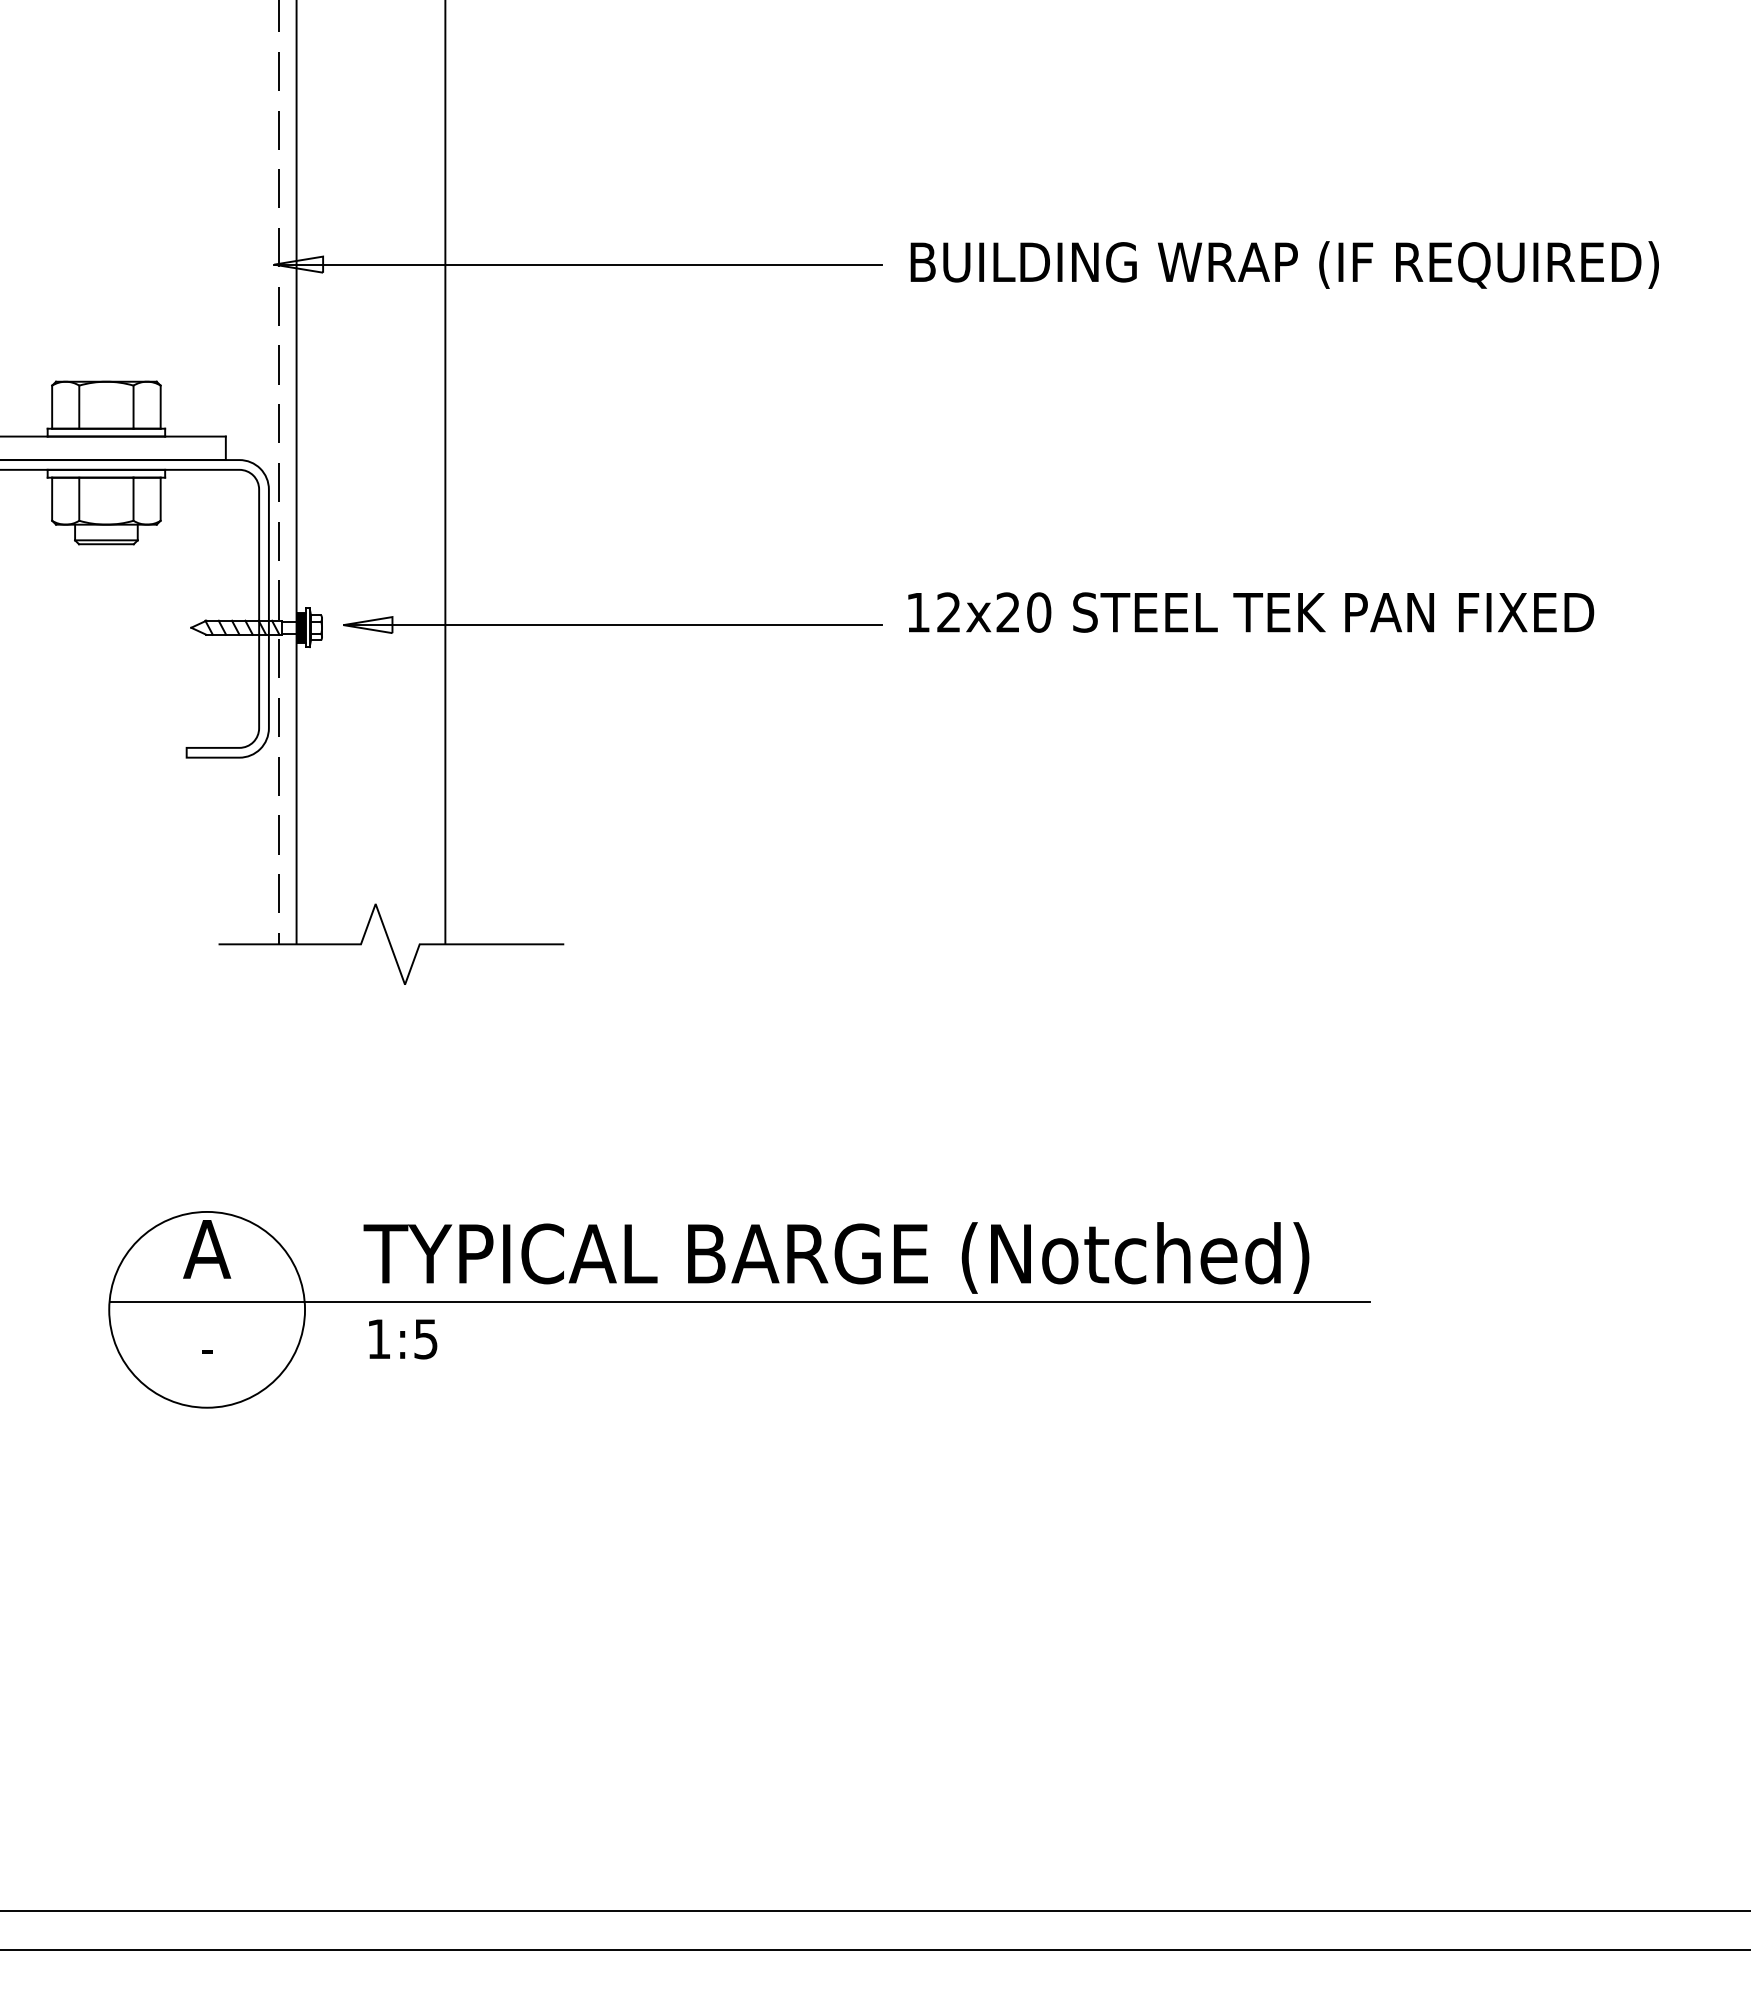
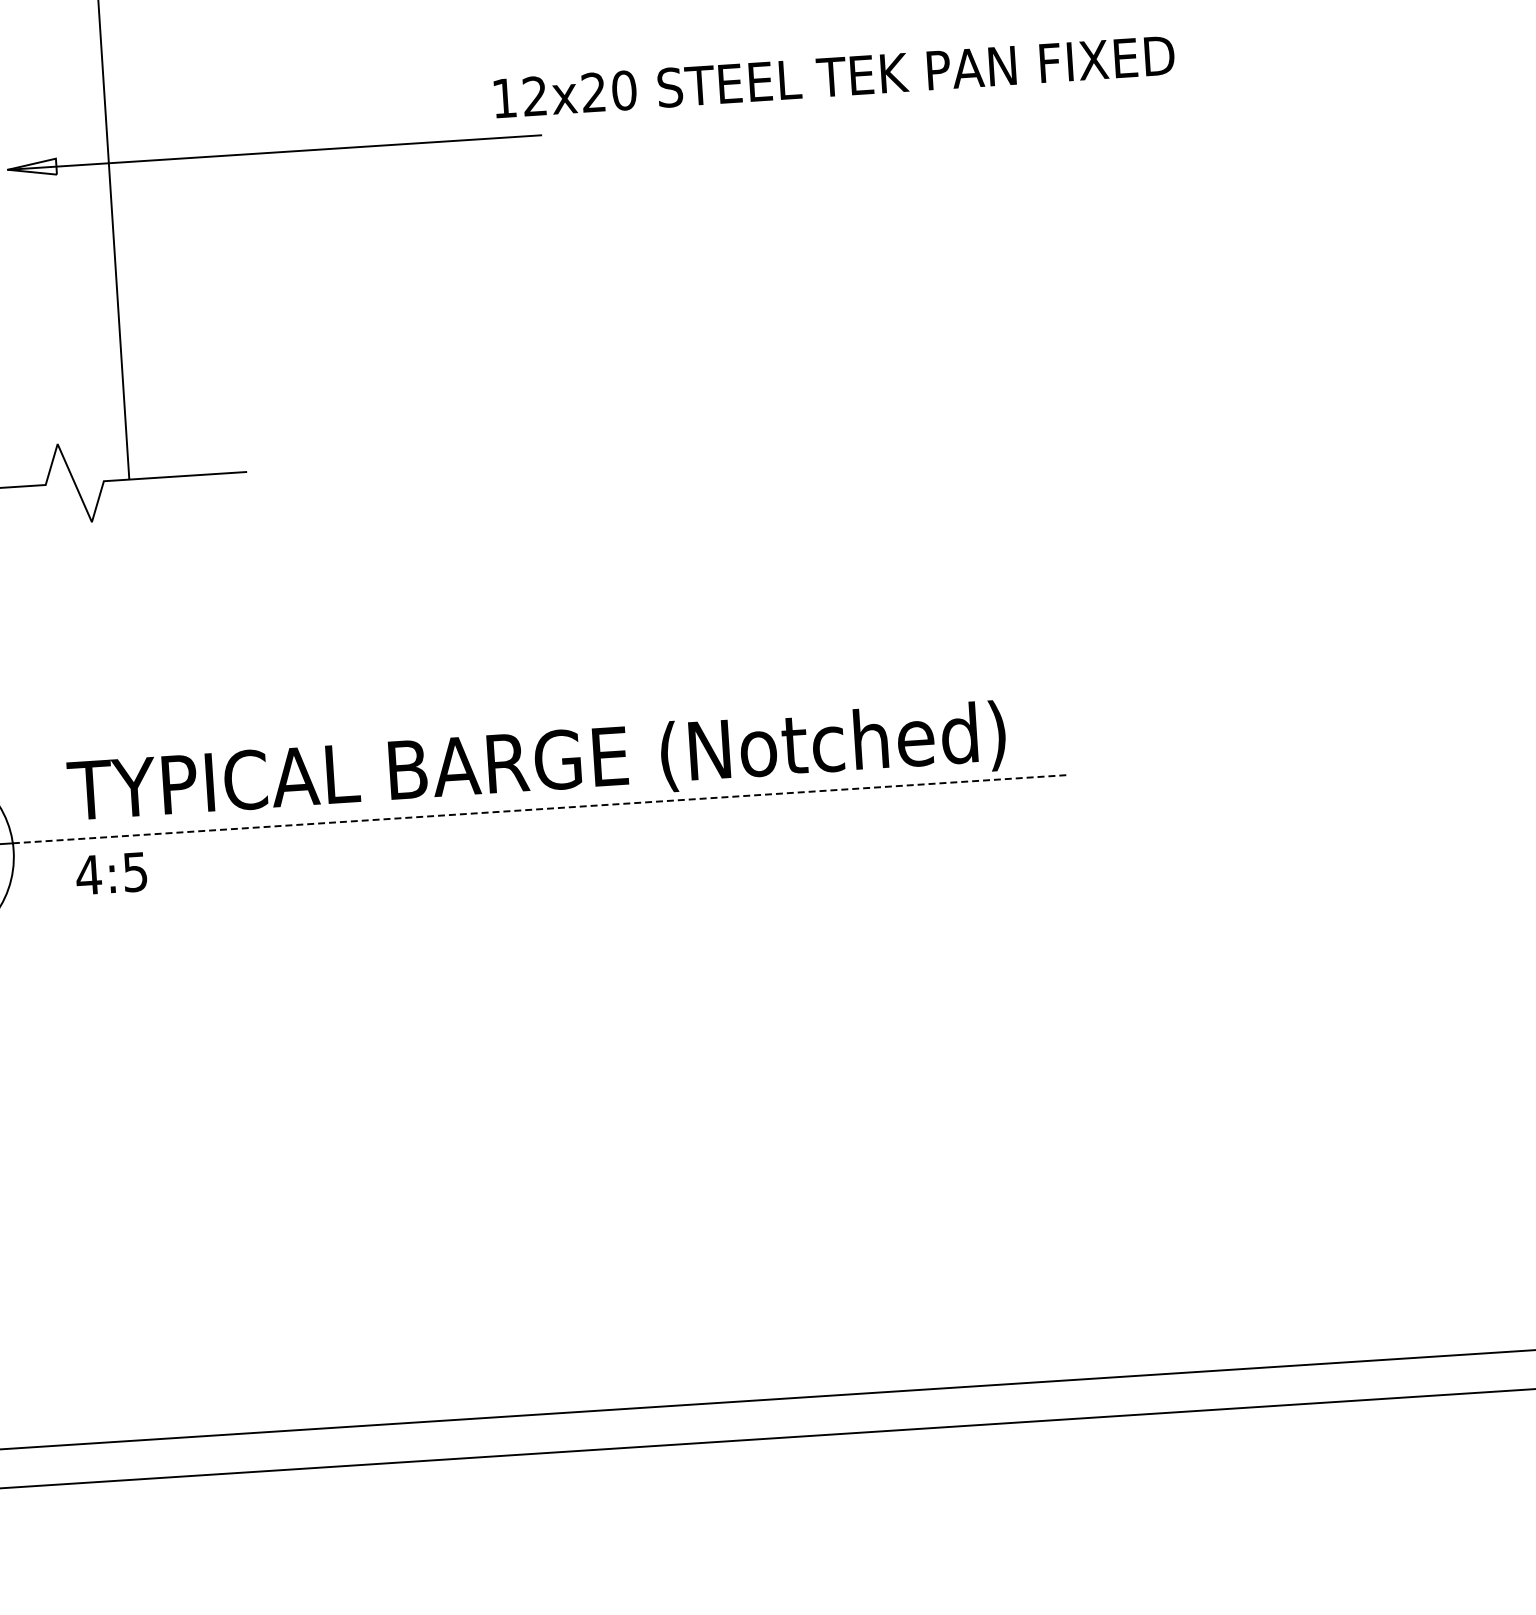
text: (1251, 612) -> (834, 76), moved
line: (837, 1302) -> (540, 809), solid -> dashed
text: (378, 1338) -> (88, 874), 1:5 -> 4:5

